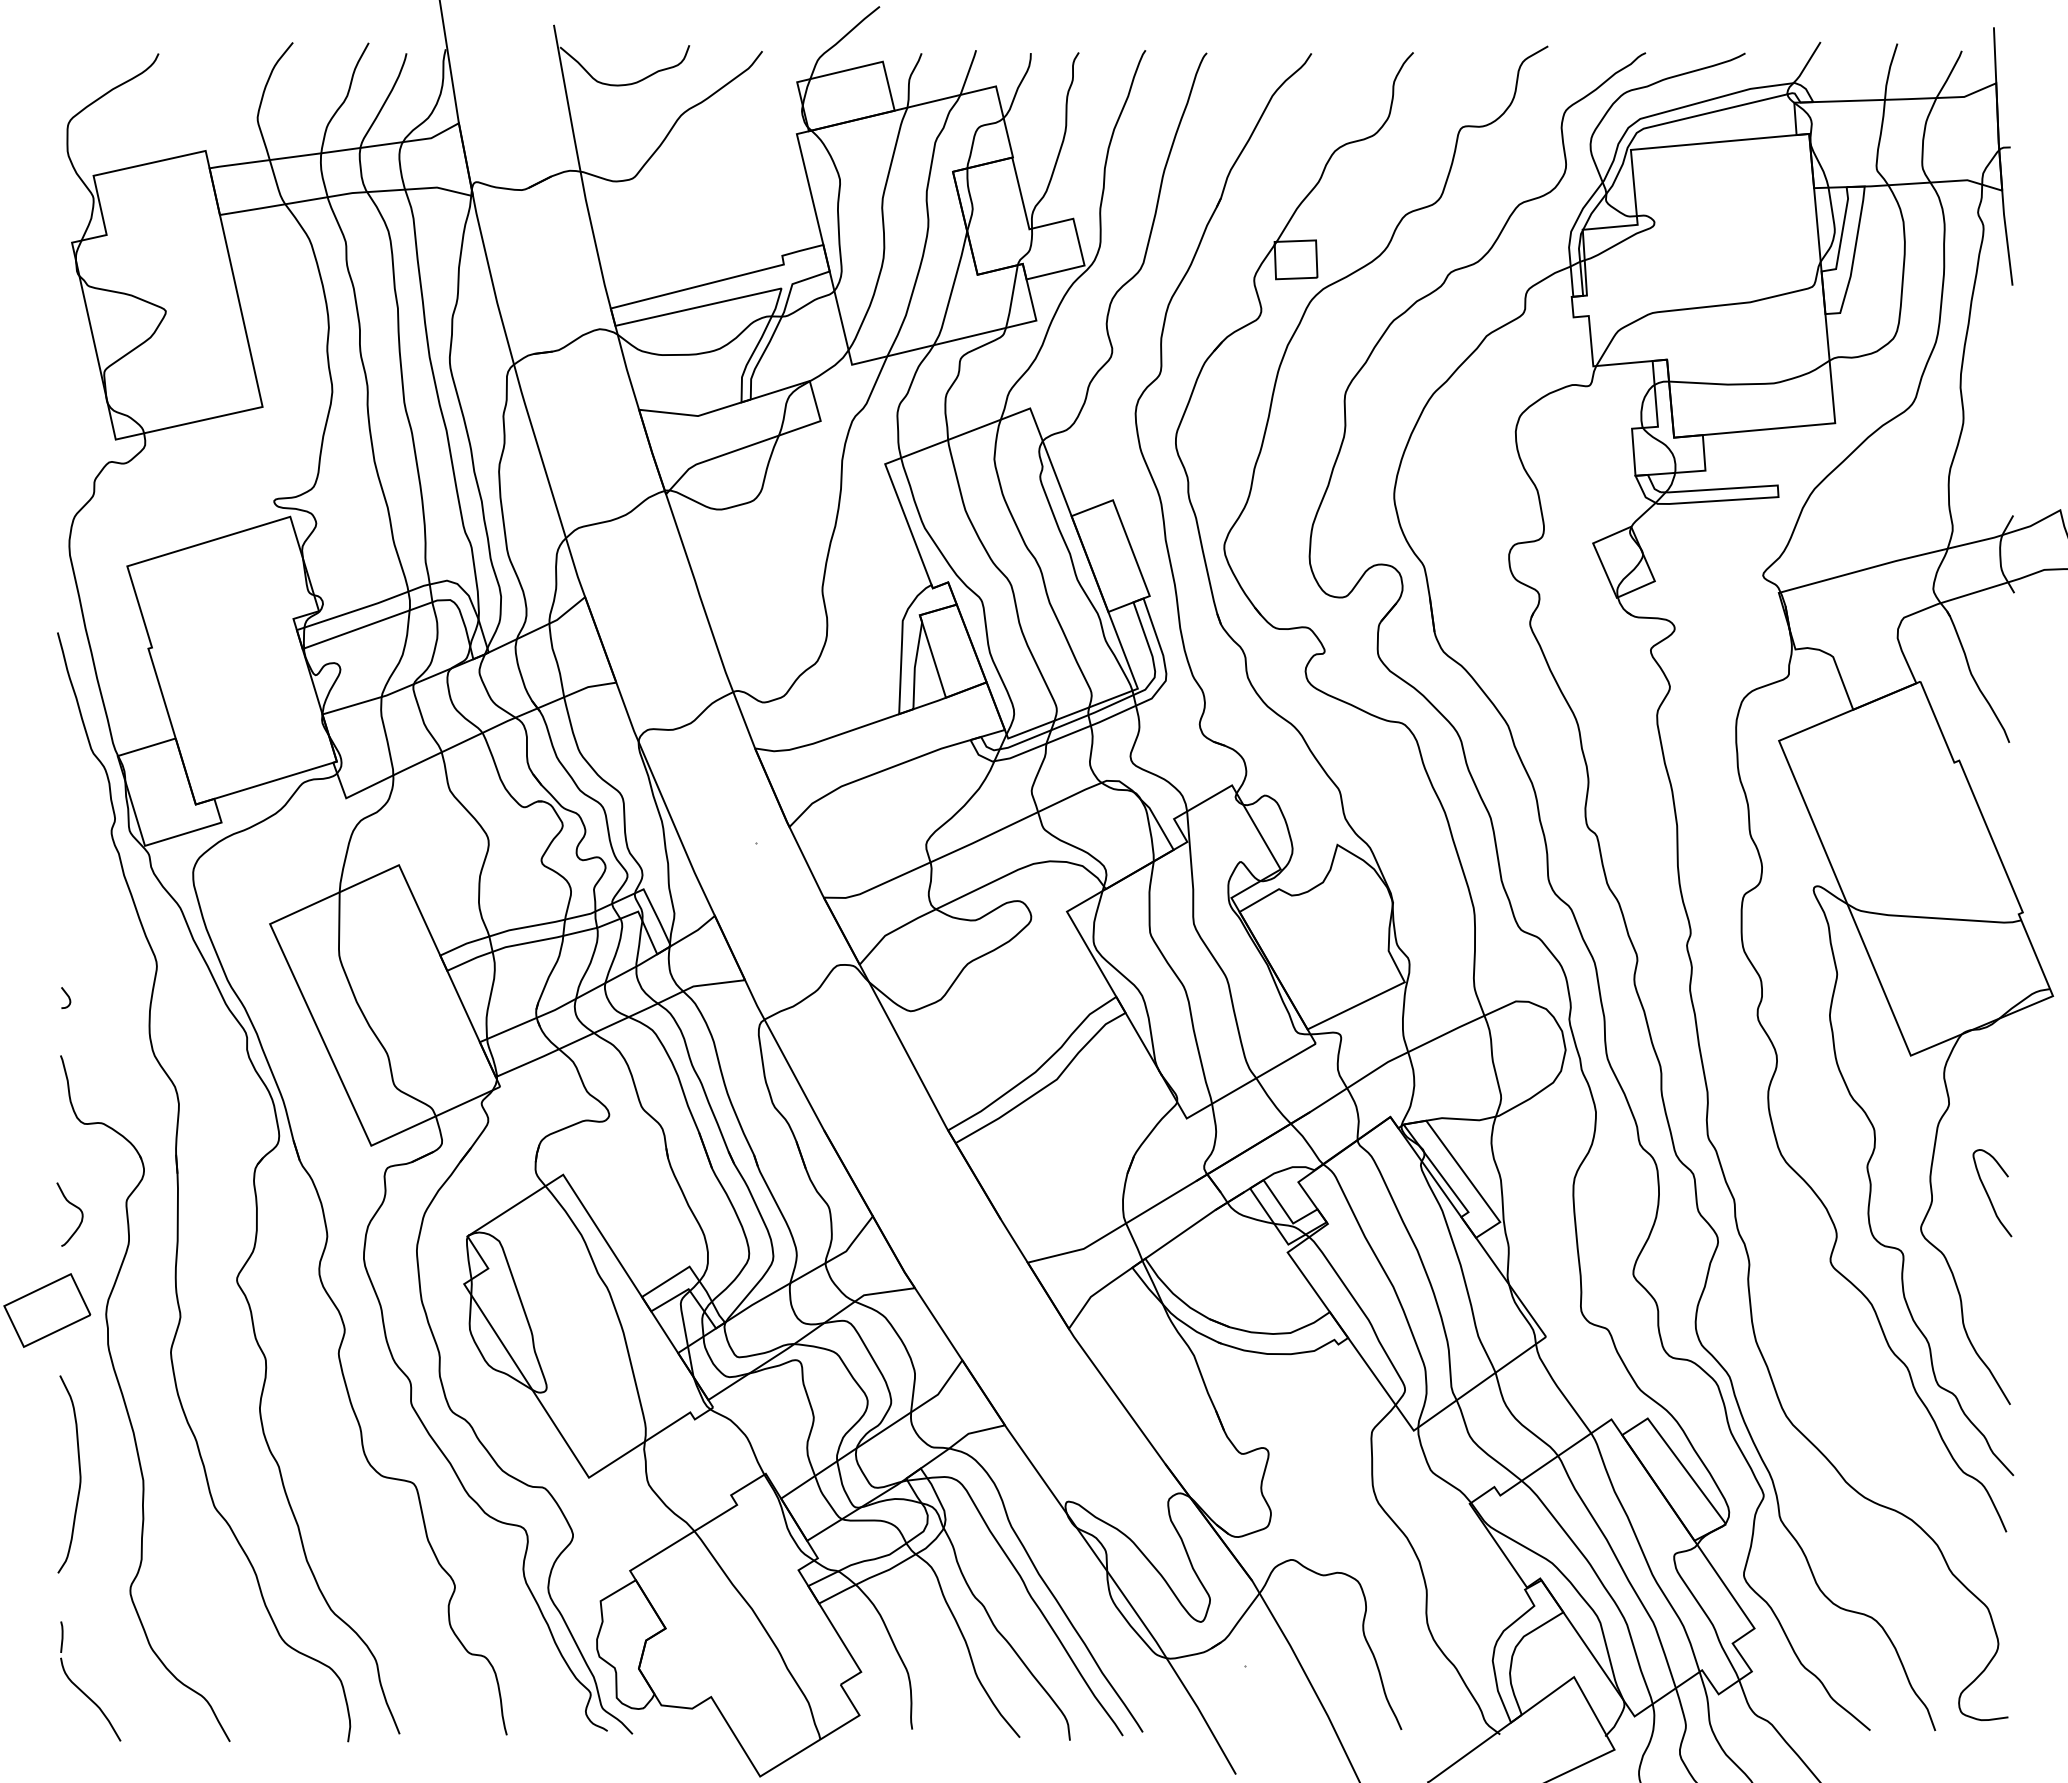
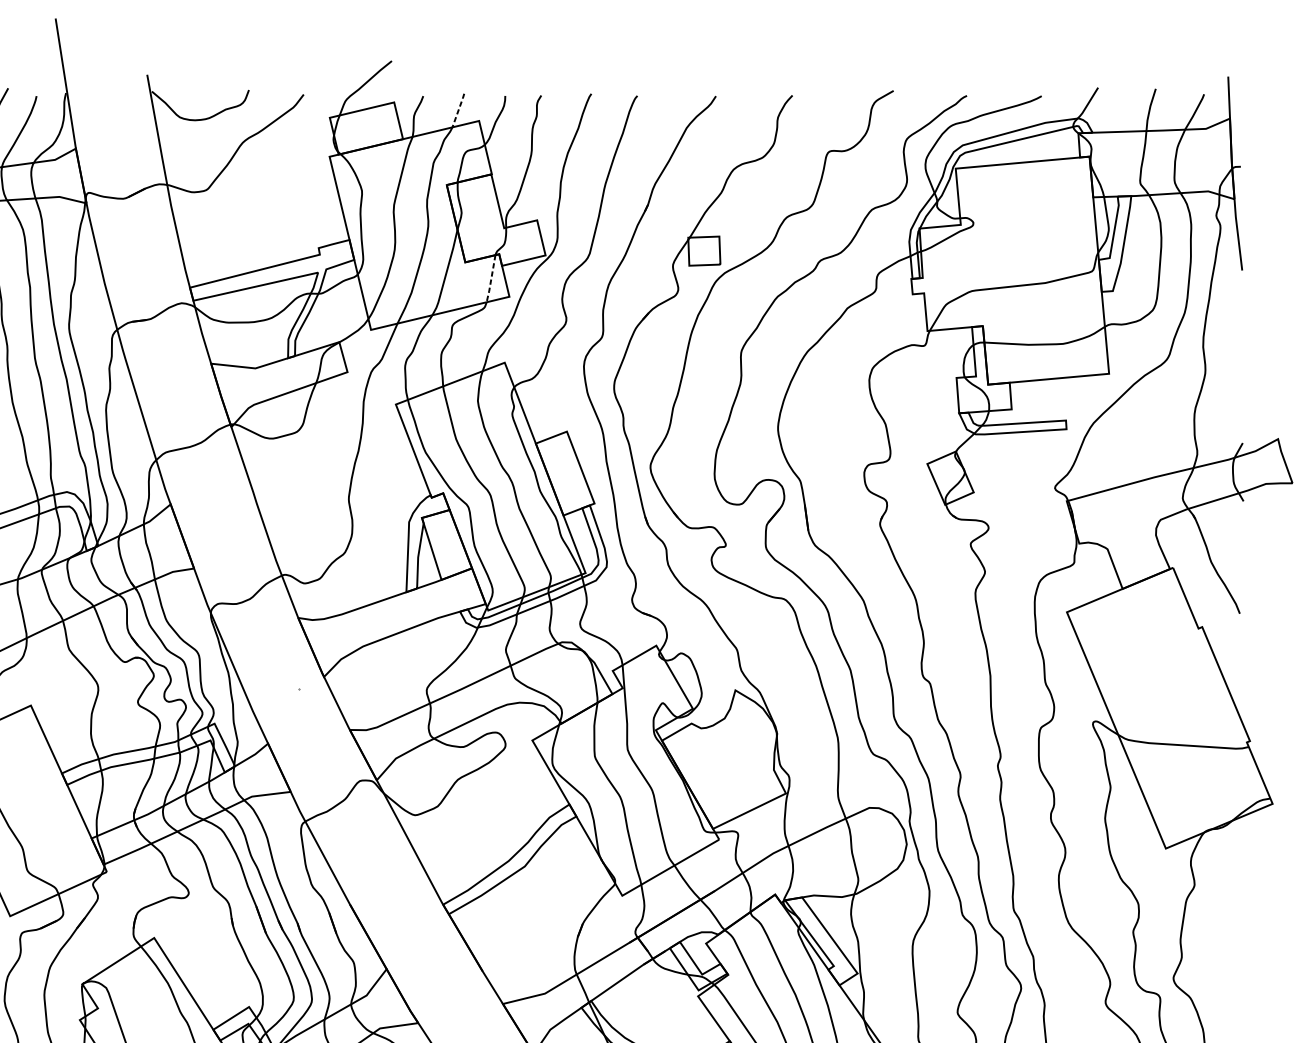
line: (968, 71) -> (458, 109), solid -> dashed
line: (1012, 297) -> (491, 279), solid -> dashed
curve: (1988, 1193) -> (1224, 952), removed

